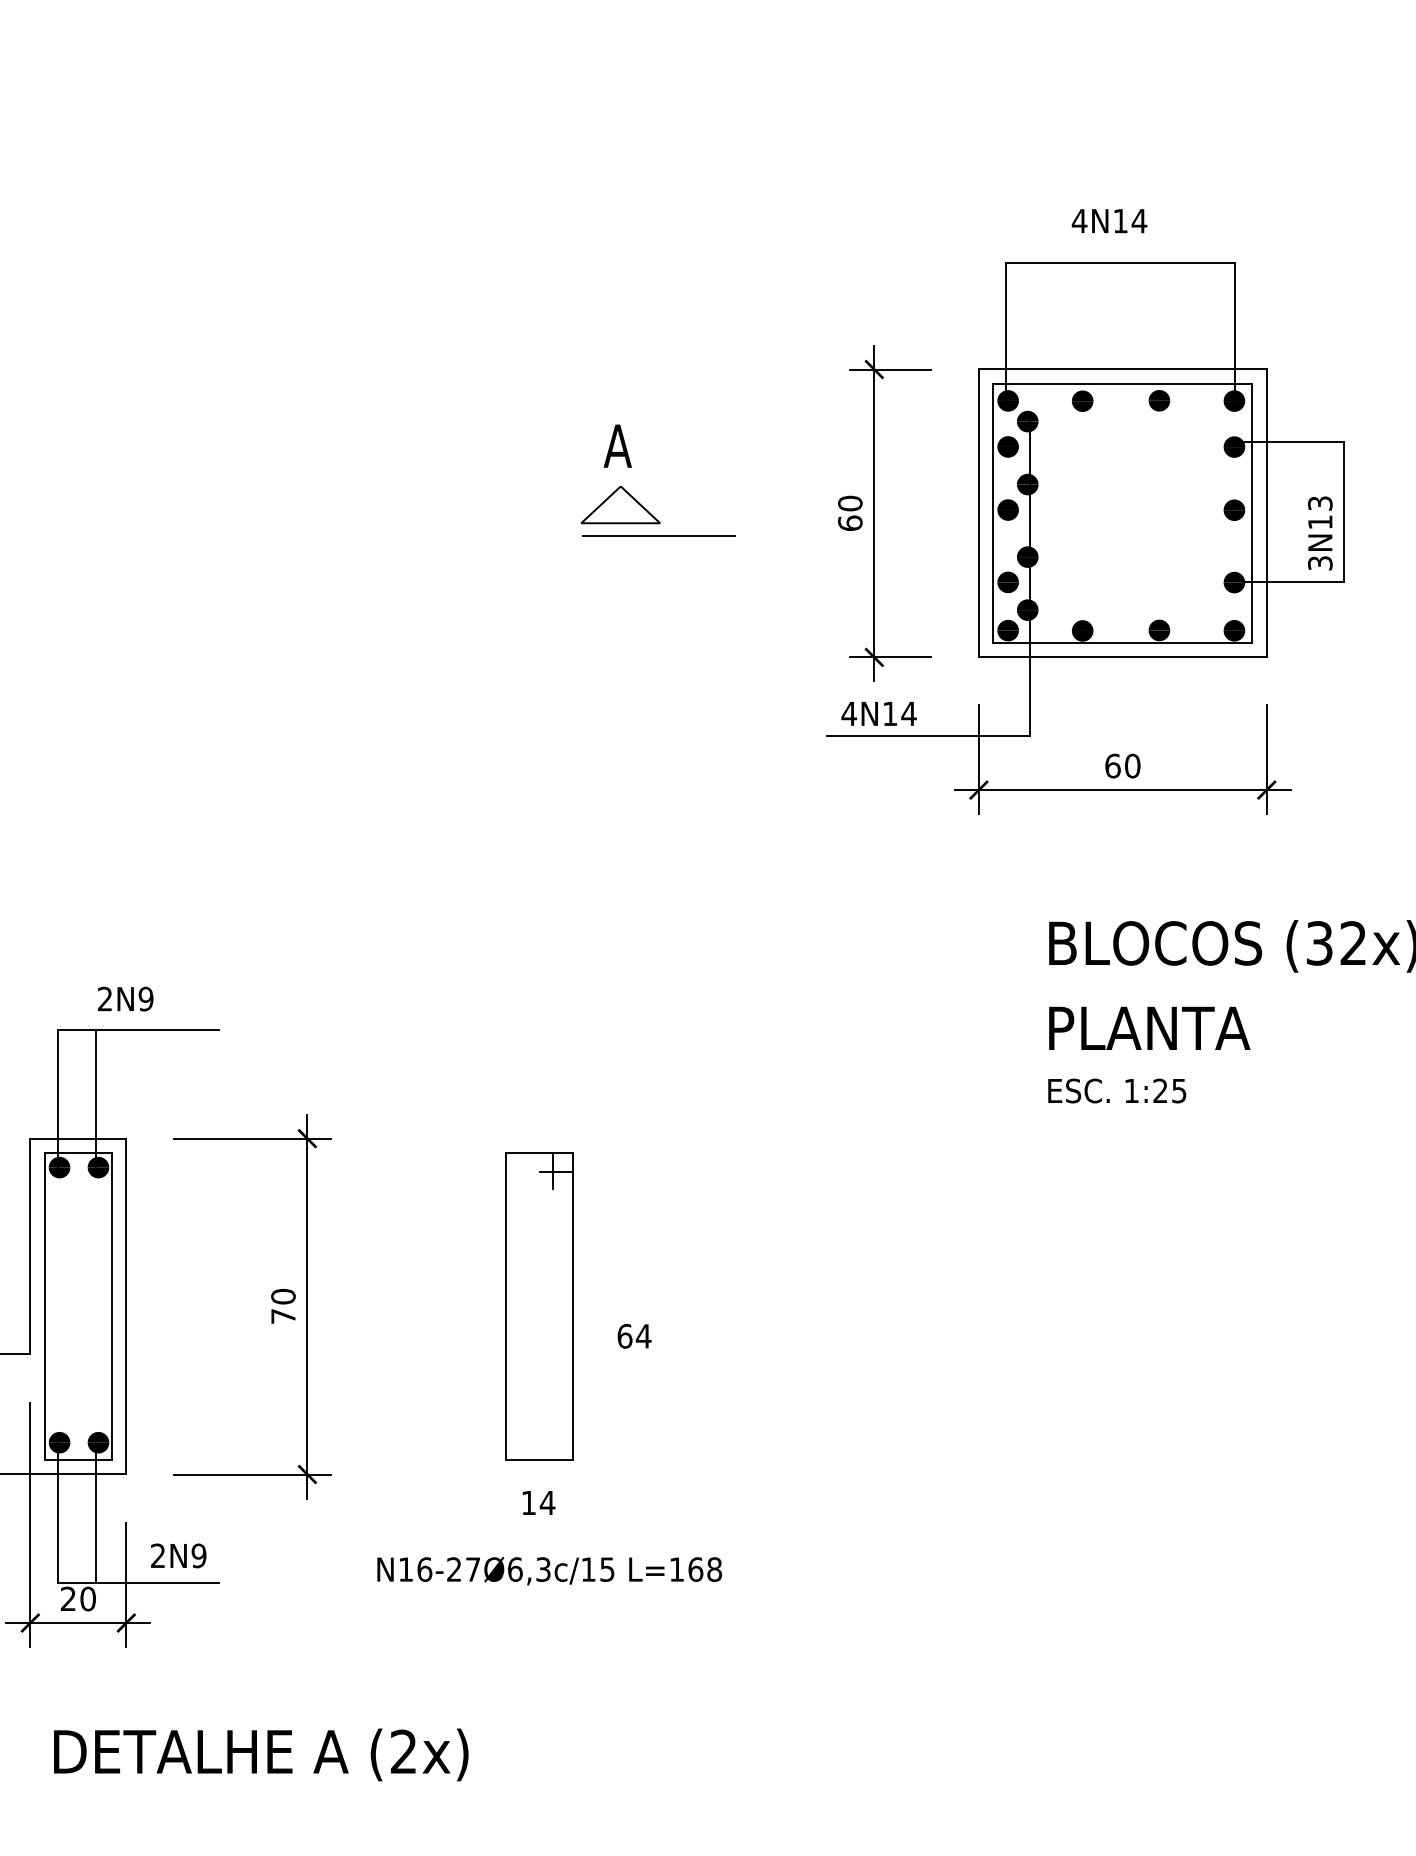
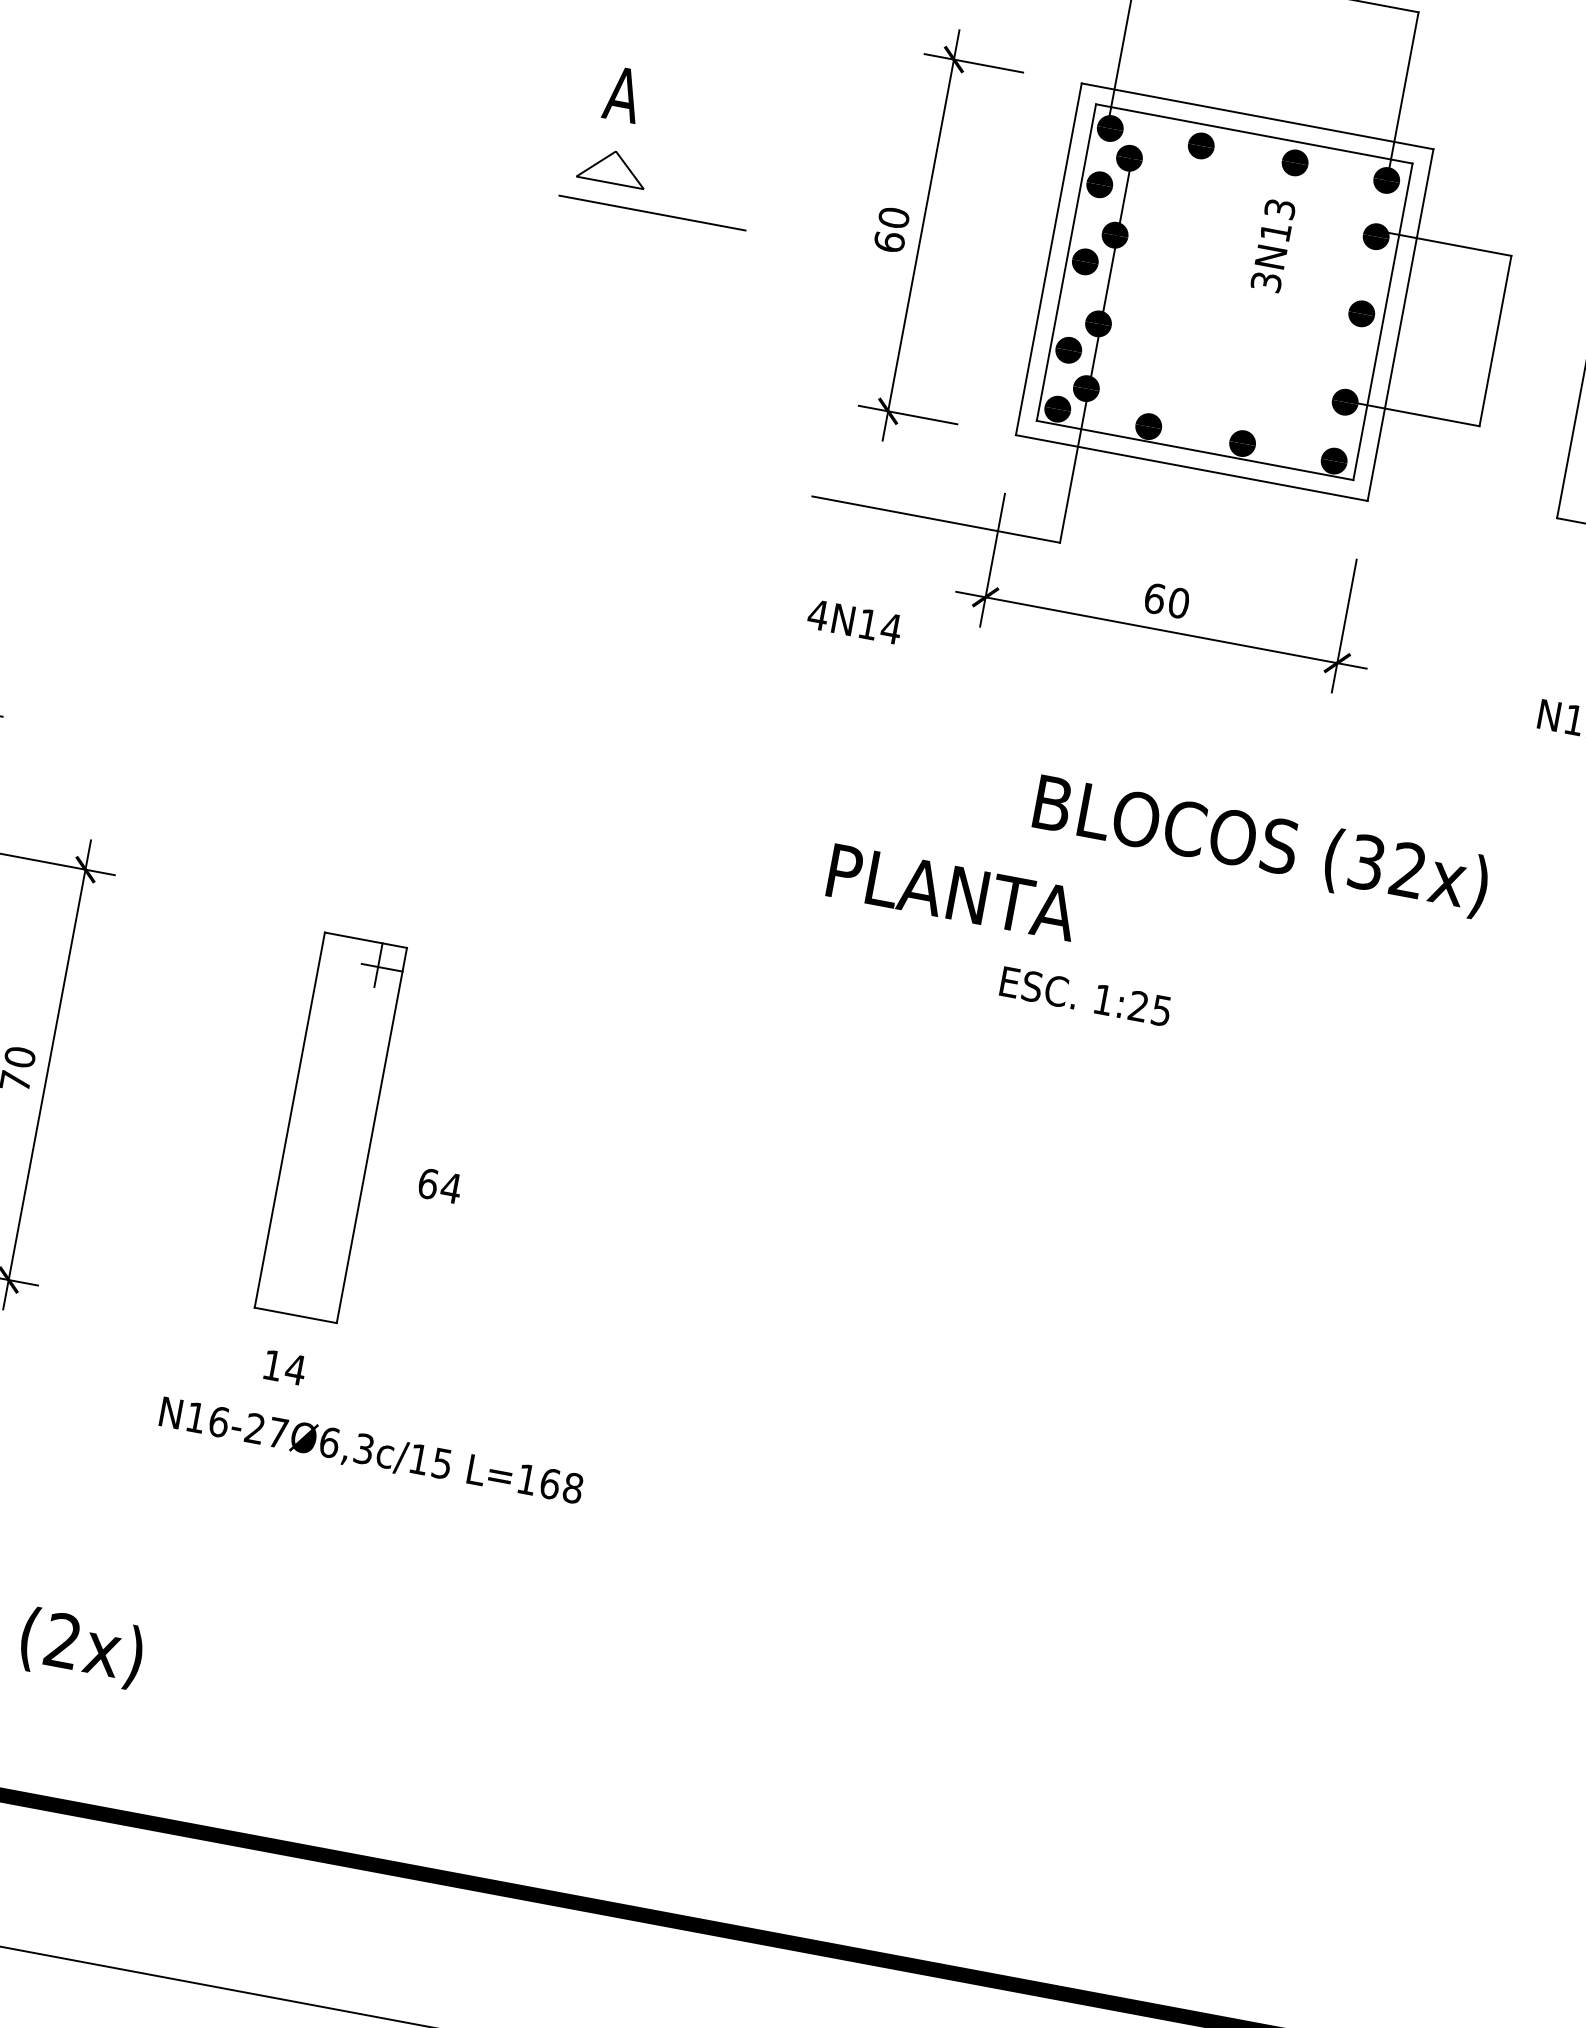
part: (620, 505) -> (612, 167), size x0.7
text: (1320, 533) -> (1273, 245), moved
text: (878, 713) -> (854, 621), moved
text: (1149, 1027) -> (952, 891), moved
text: (549, 1571) -> (370, 1452), moved

